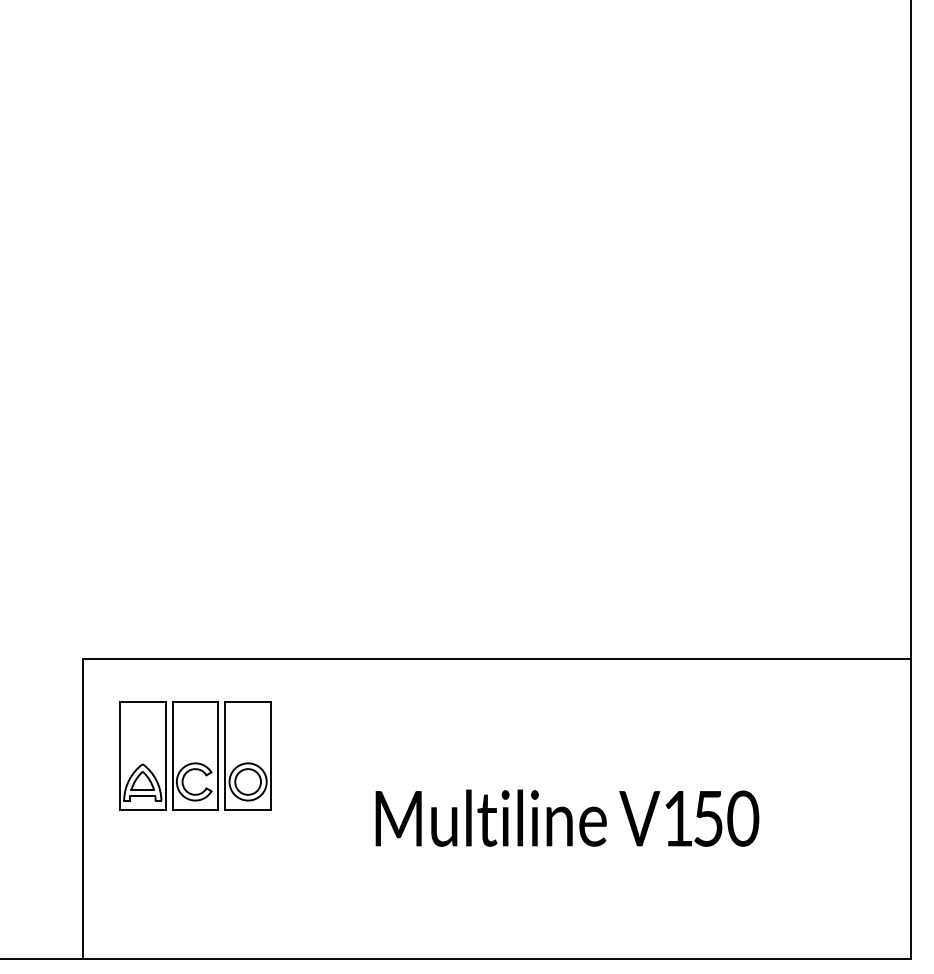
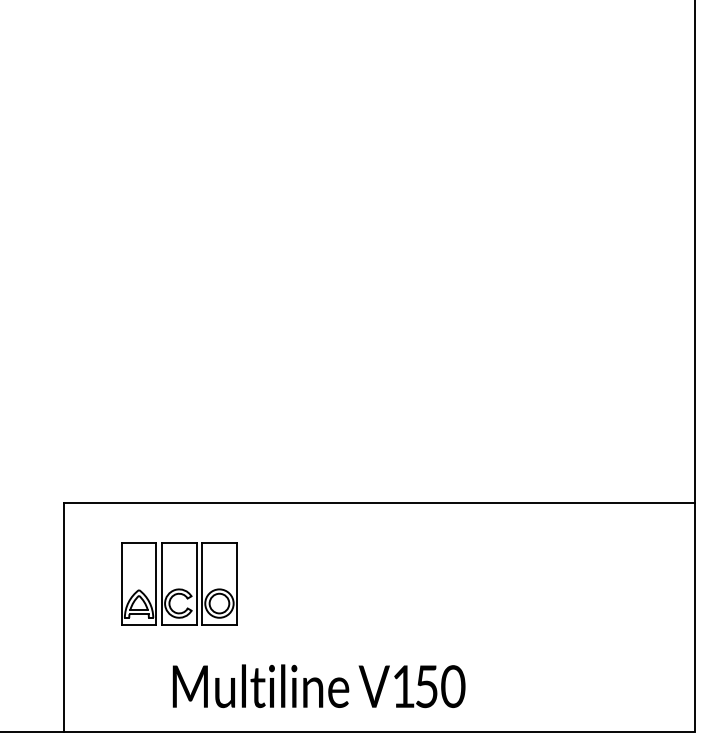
part: (195, 755) -> (179, 583), moved
text: (566, 818) -> (318, 686), moved

